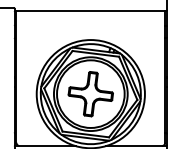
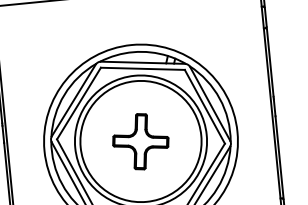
part: (90, 94) -> (140, 142), size x0.7

